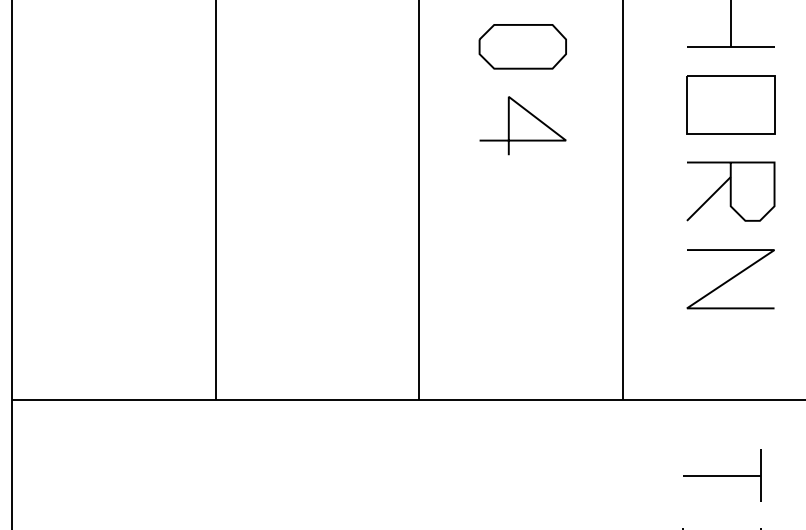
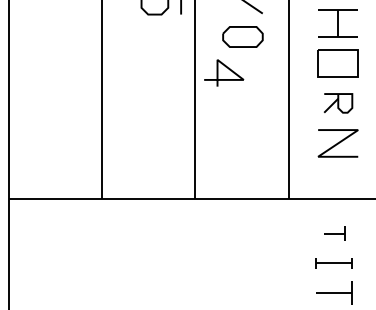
line: (530, 115) -> (227, 68), moved
part: (731, 192) -> (338, 103), size x0.7
part: (722, 475) -> (334, 233), size x0.6

